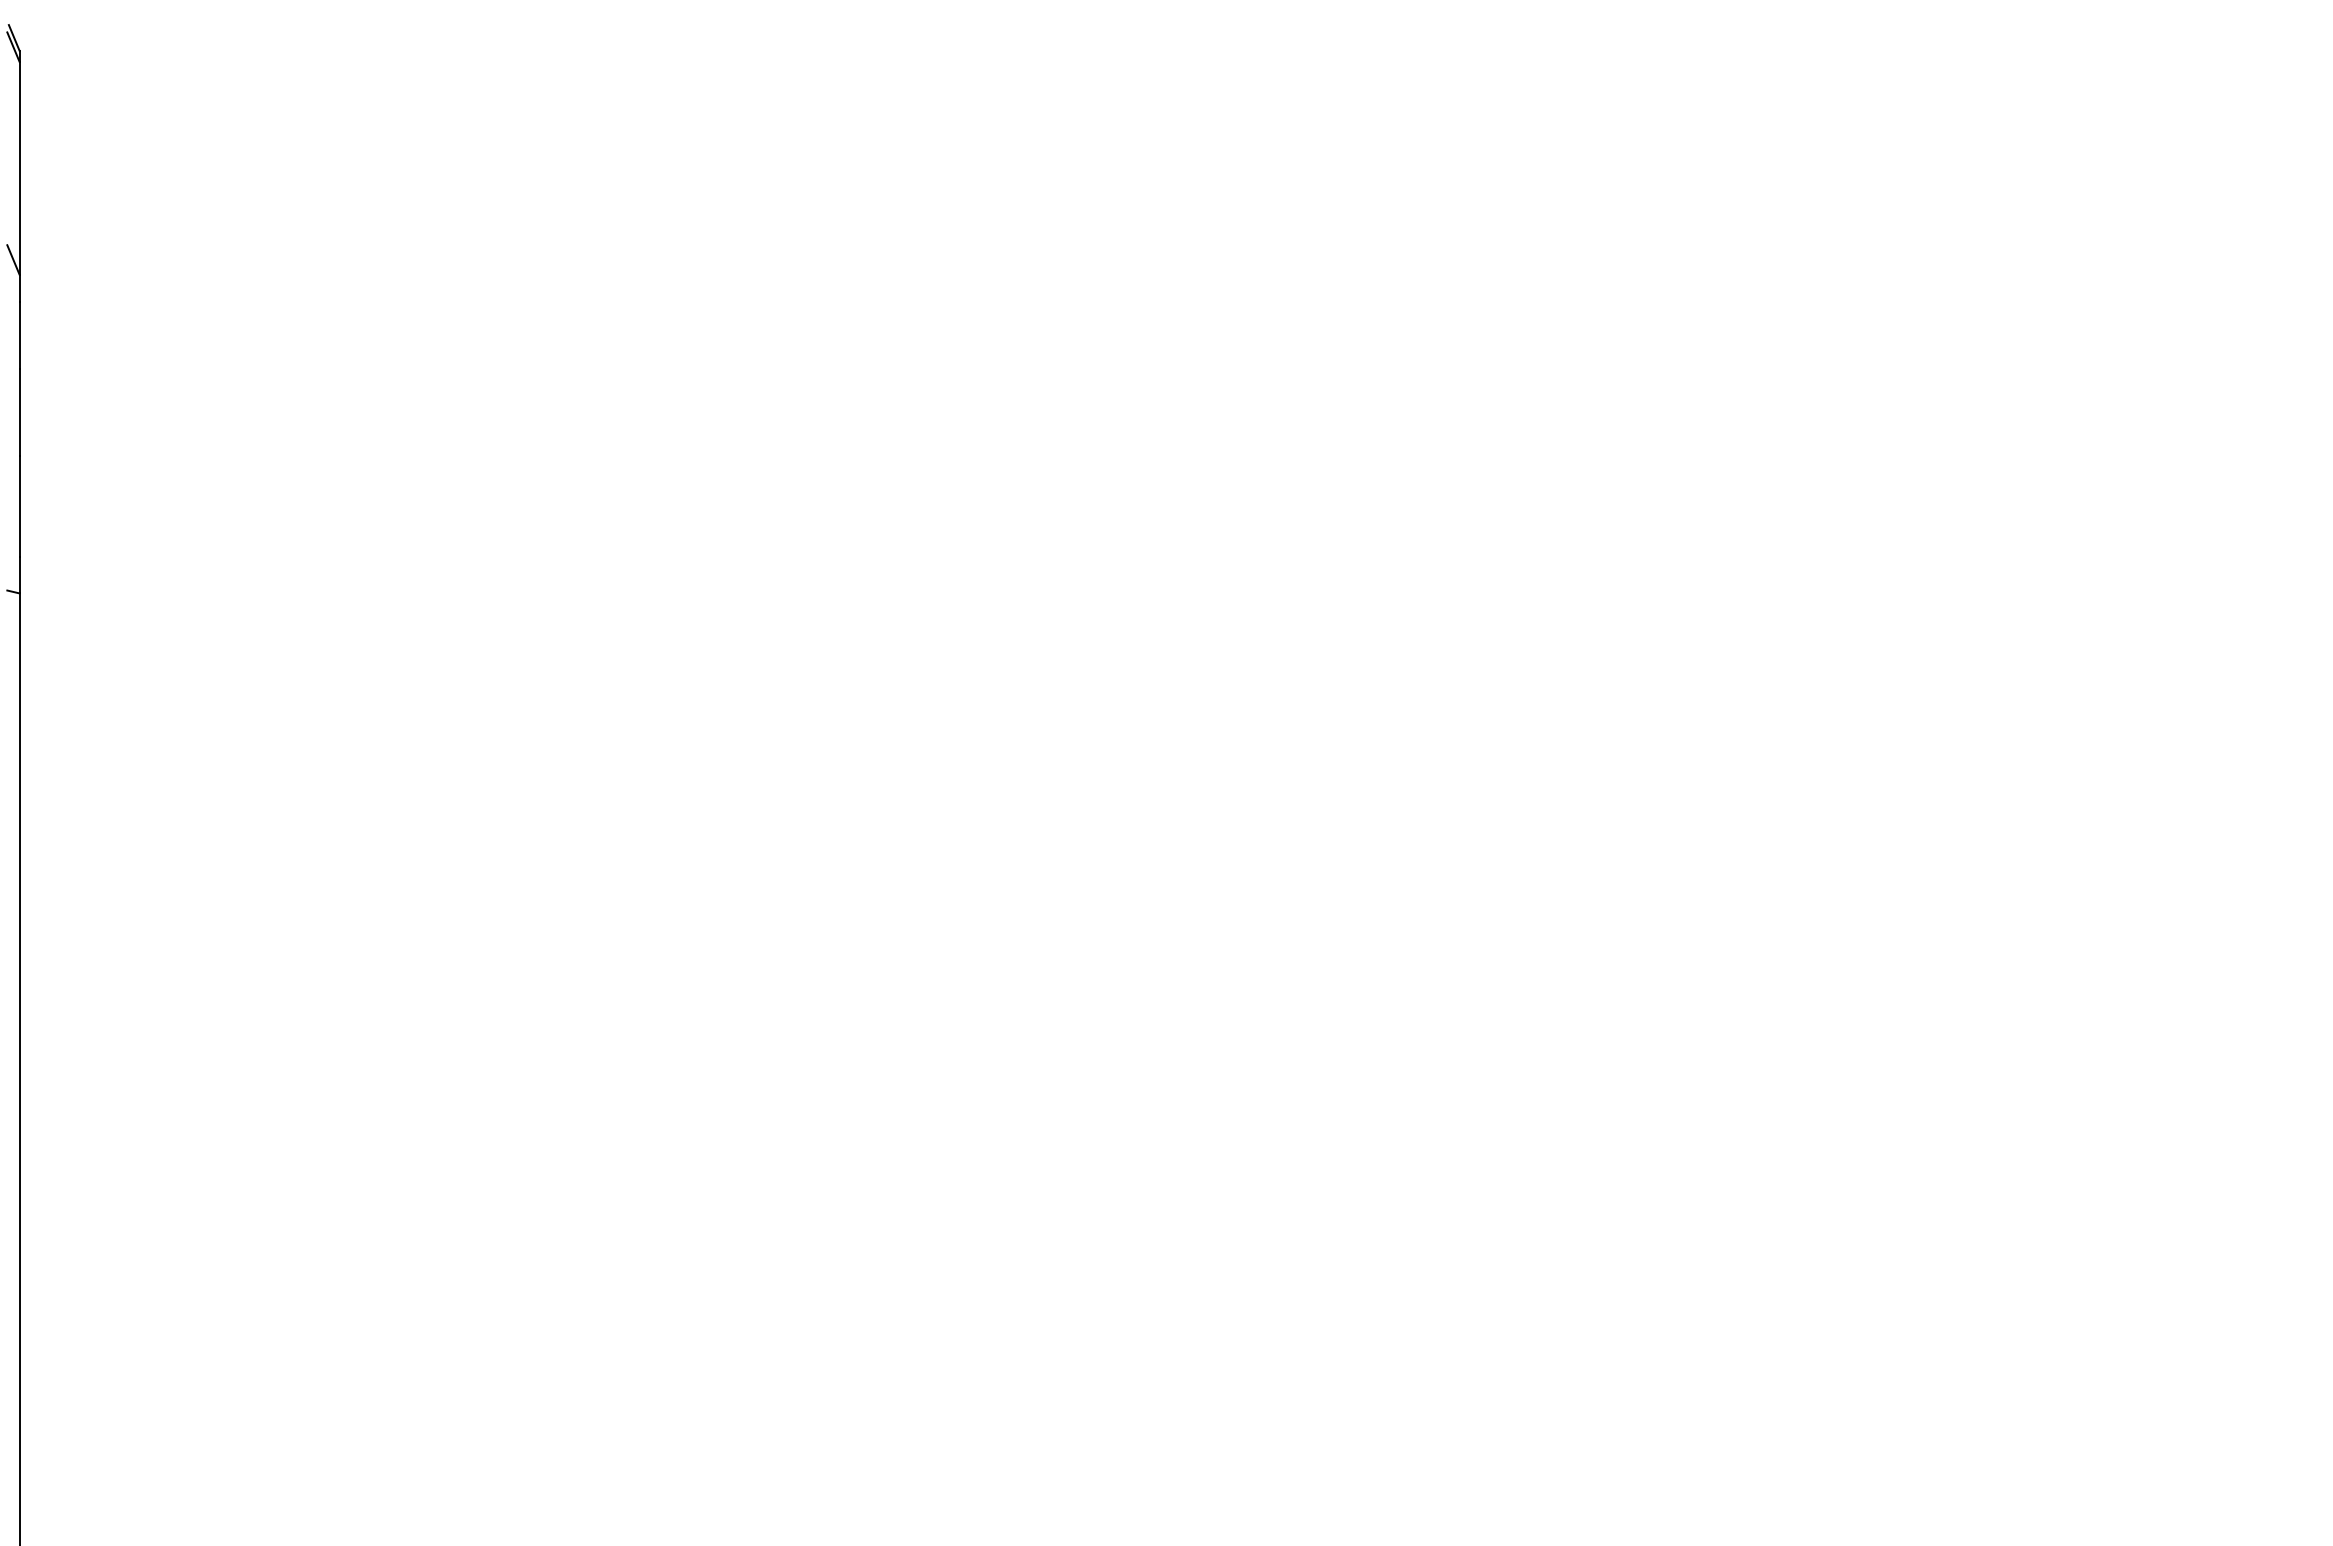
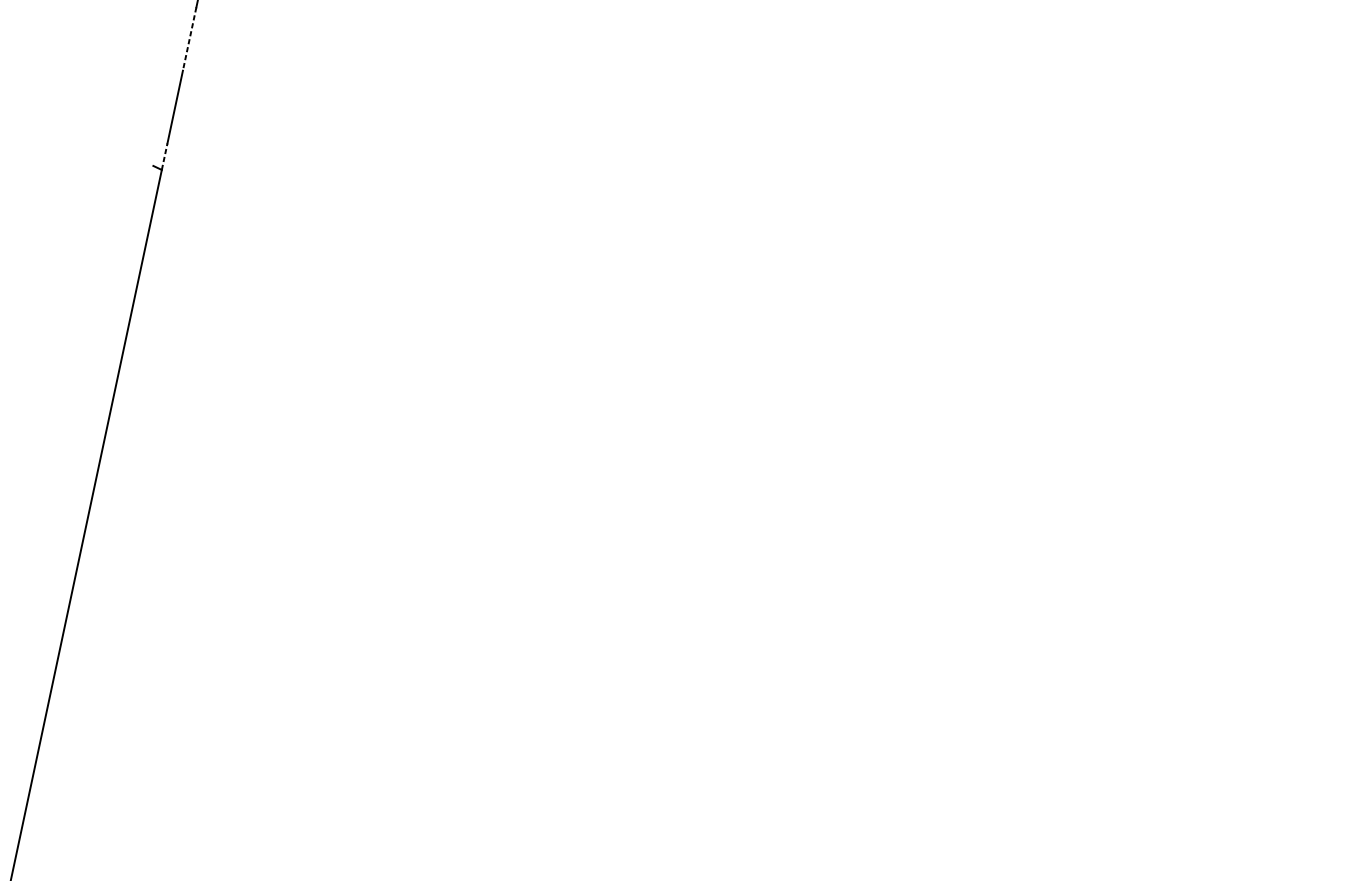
line: (19, 412) -> (189, 39), solid -> dashed
line: (19, 574) -> (164, 156), solid -> dashed

